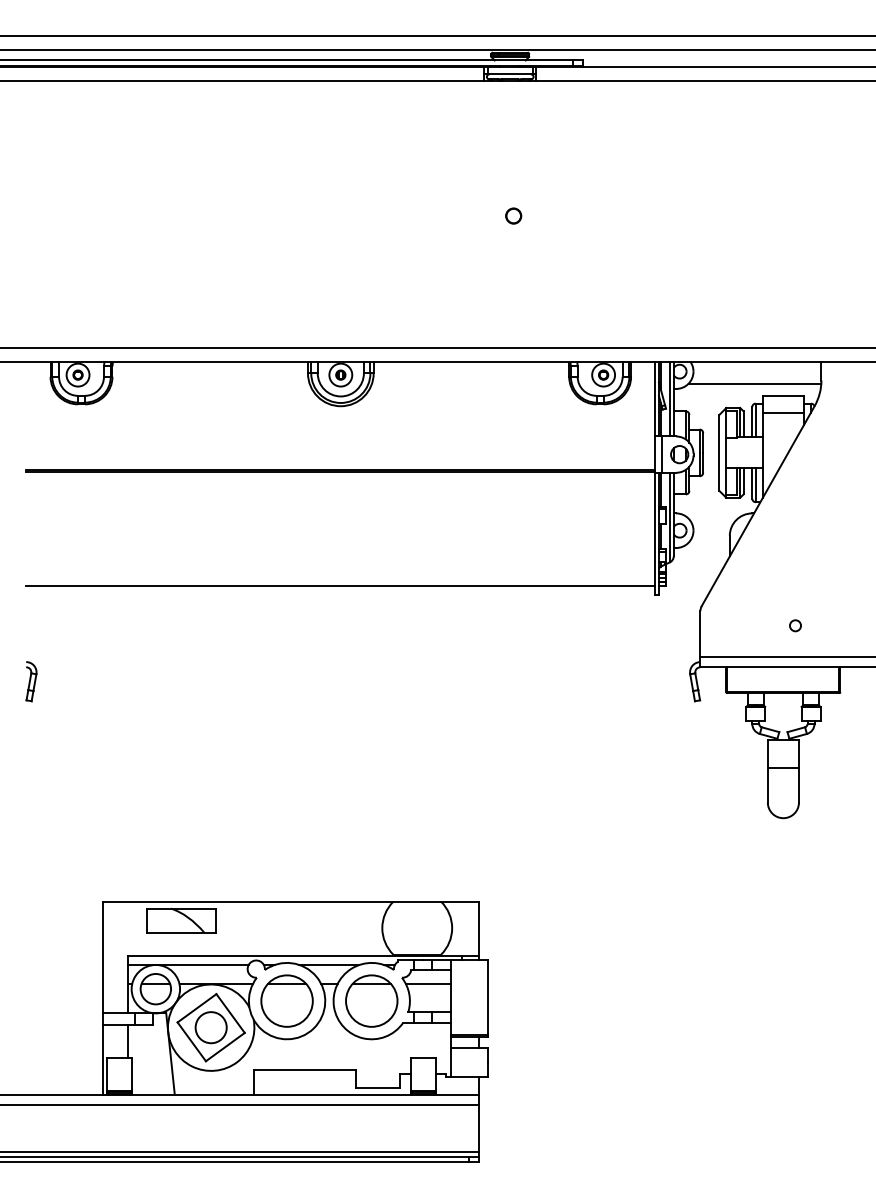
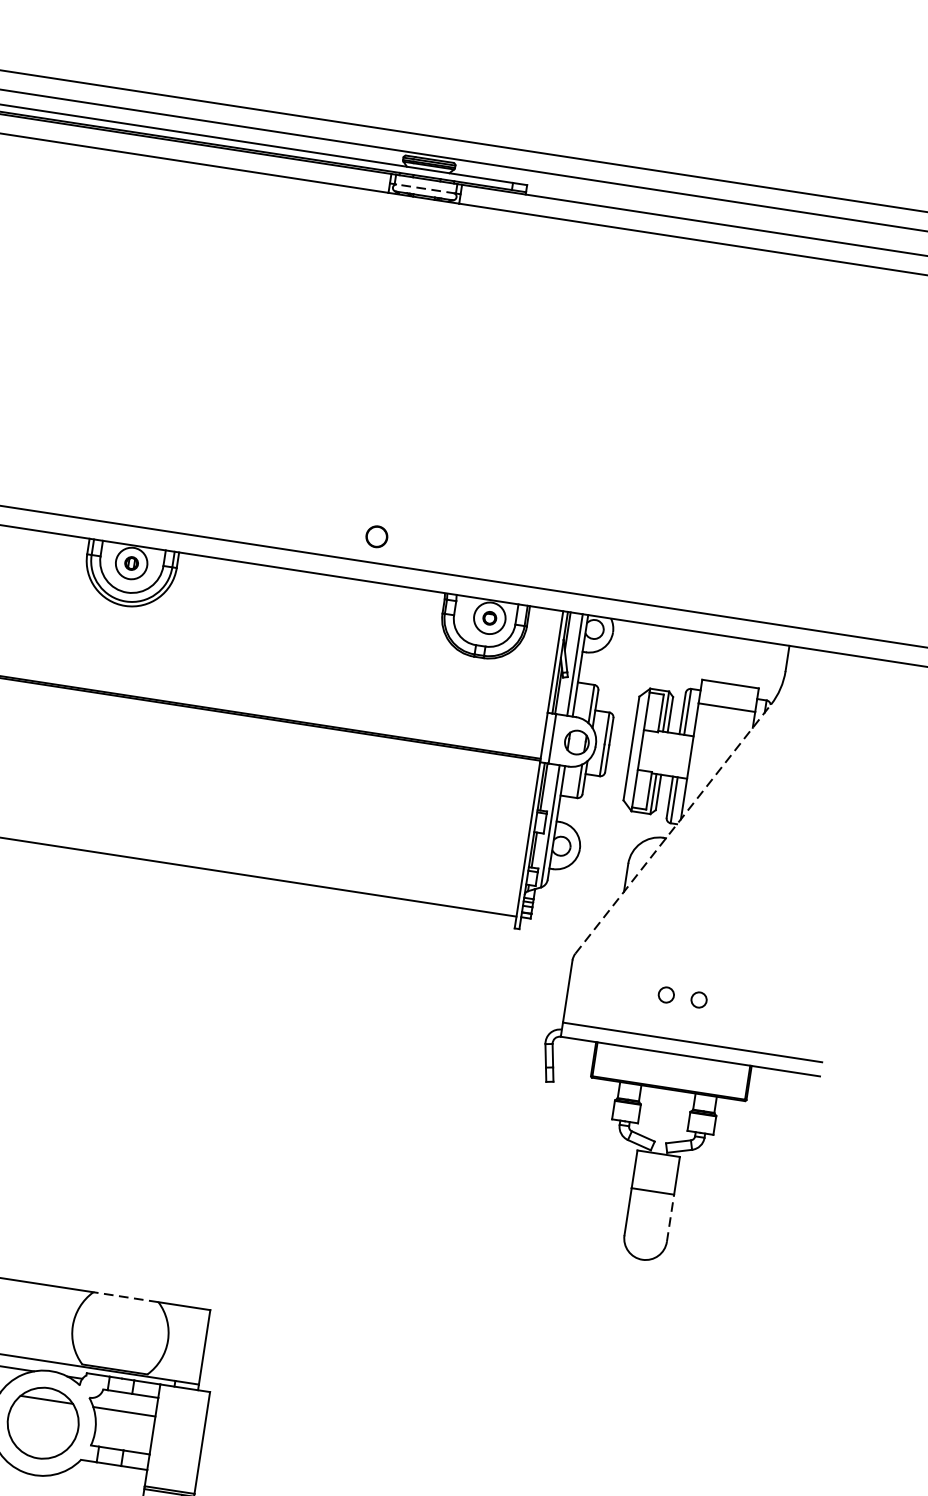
line: (509, 74) -> (424, 188), solid -> dashed
circle: (513, 215) -> (376, 535), moved
line: (754, 383) -> (693, 661), removed
line: (758, 506) -> (673, 829), solid -> dashed
circle: (771, 625) -> (666, 994), added
line: (798, 784) -> (670, 1216), solid -> dashed
line: (417, 901) -> (126, 1296), solid -> dashed

